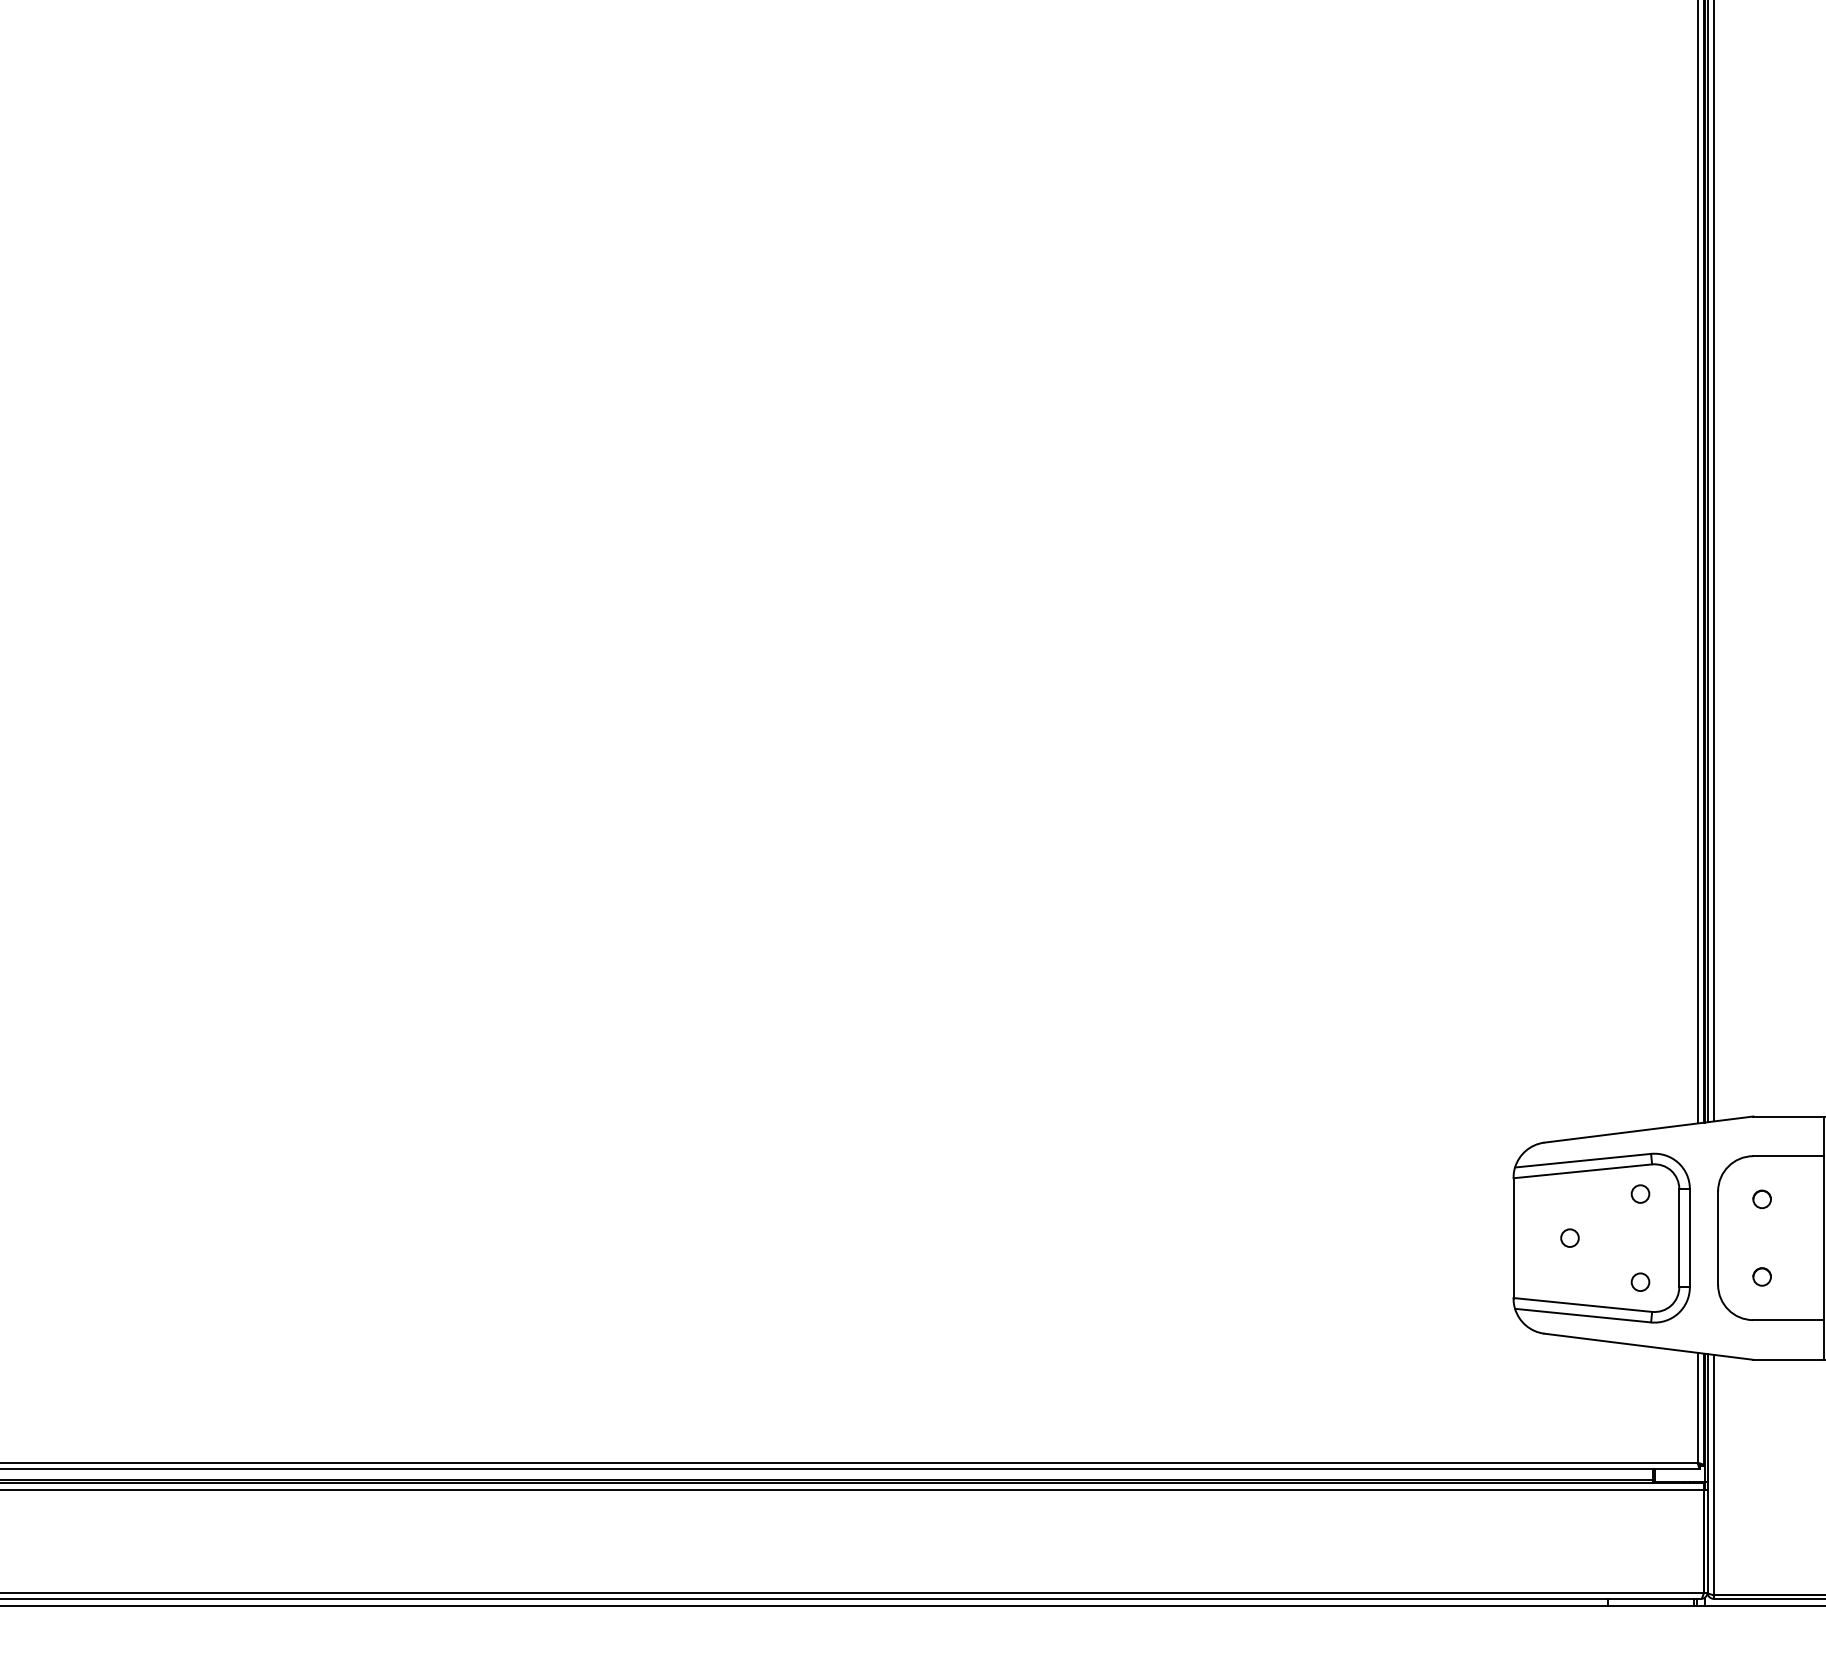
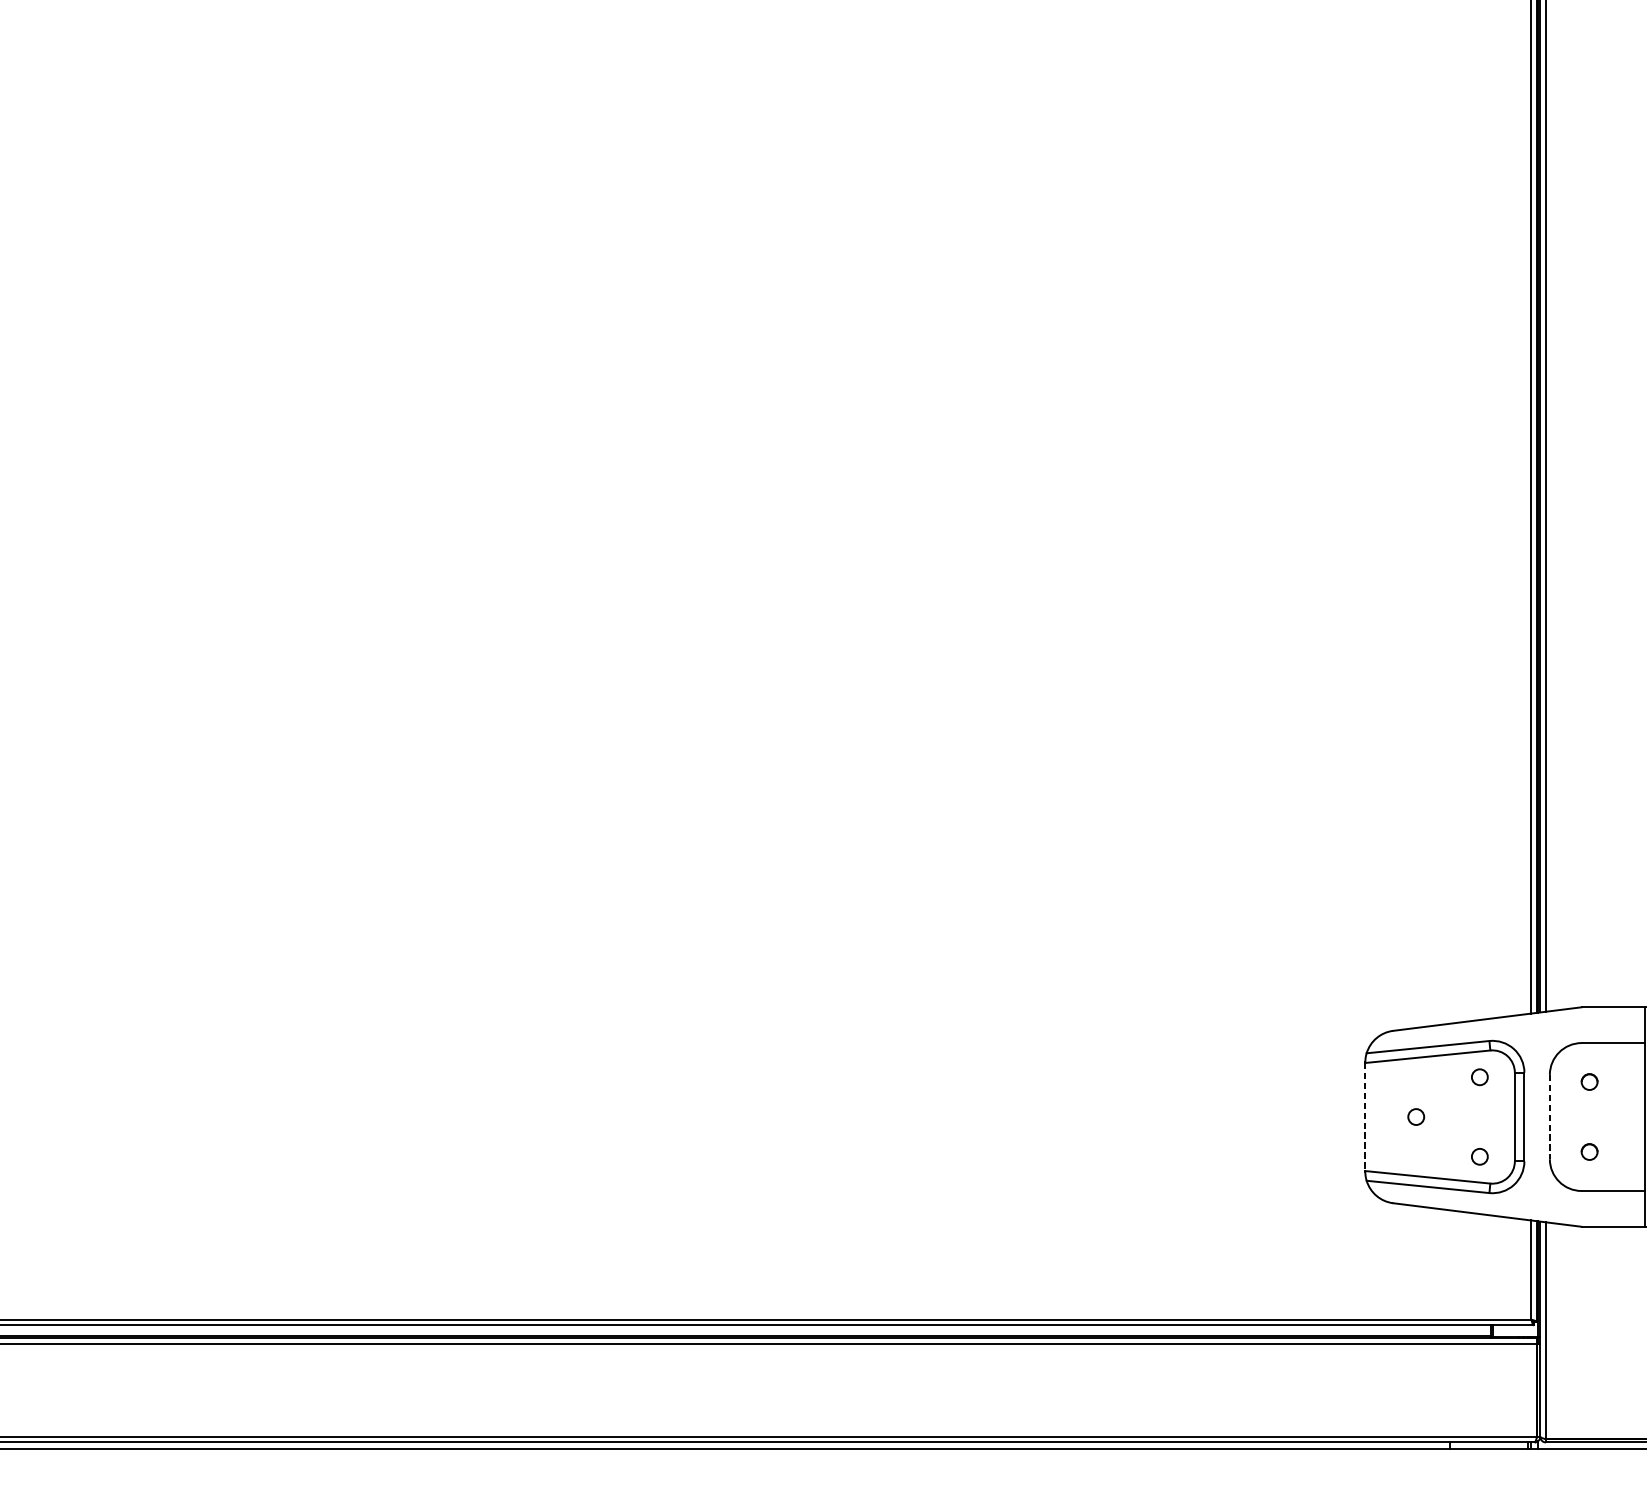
line: (1513, 1238) -> (1365, 1117), solid -> dashed
line: (1718, 1238) -> (1550, 1117), solid -> dashed

